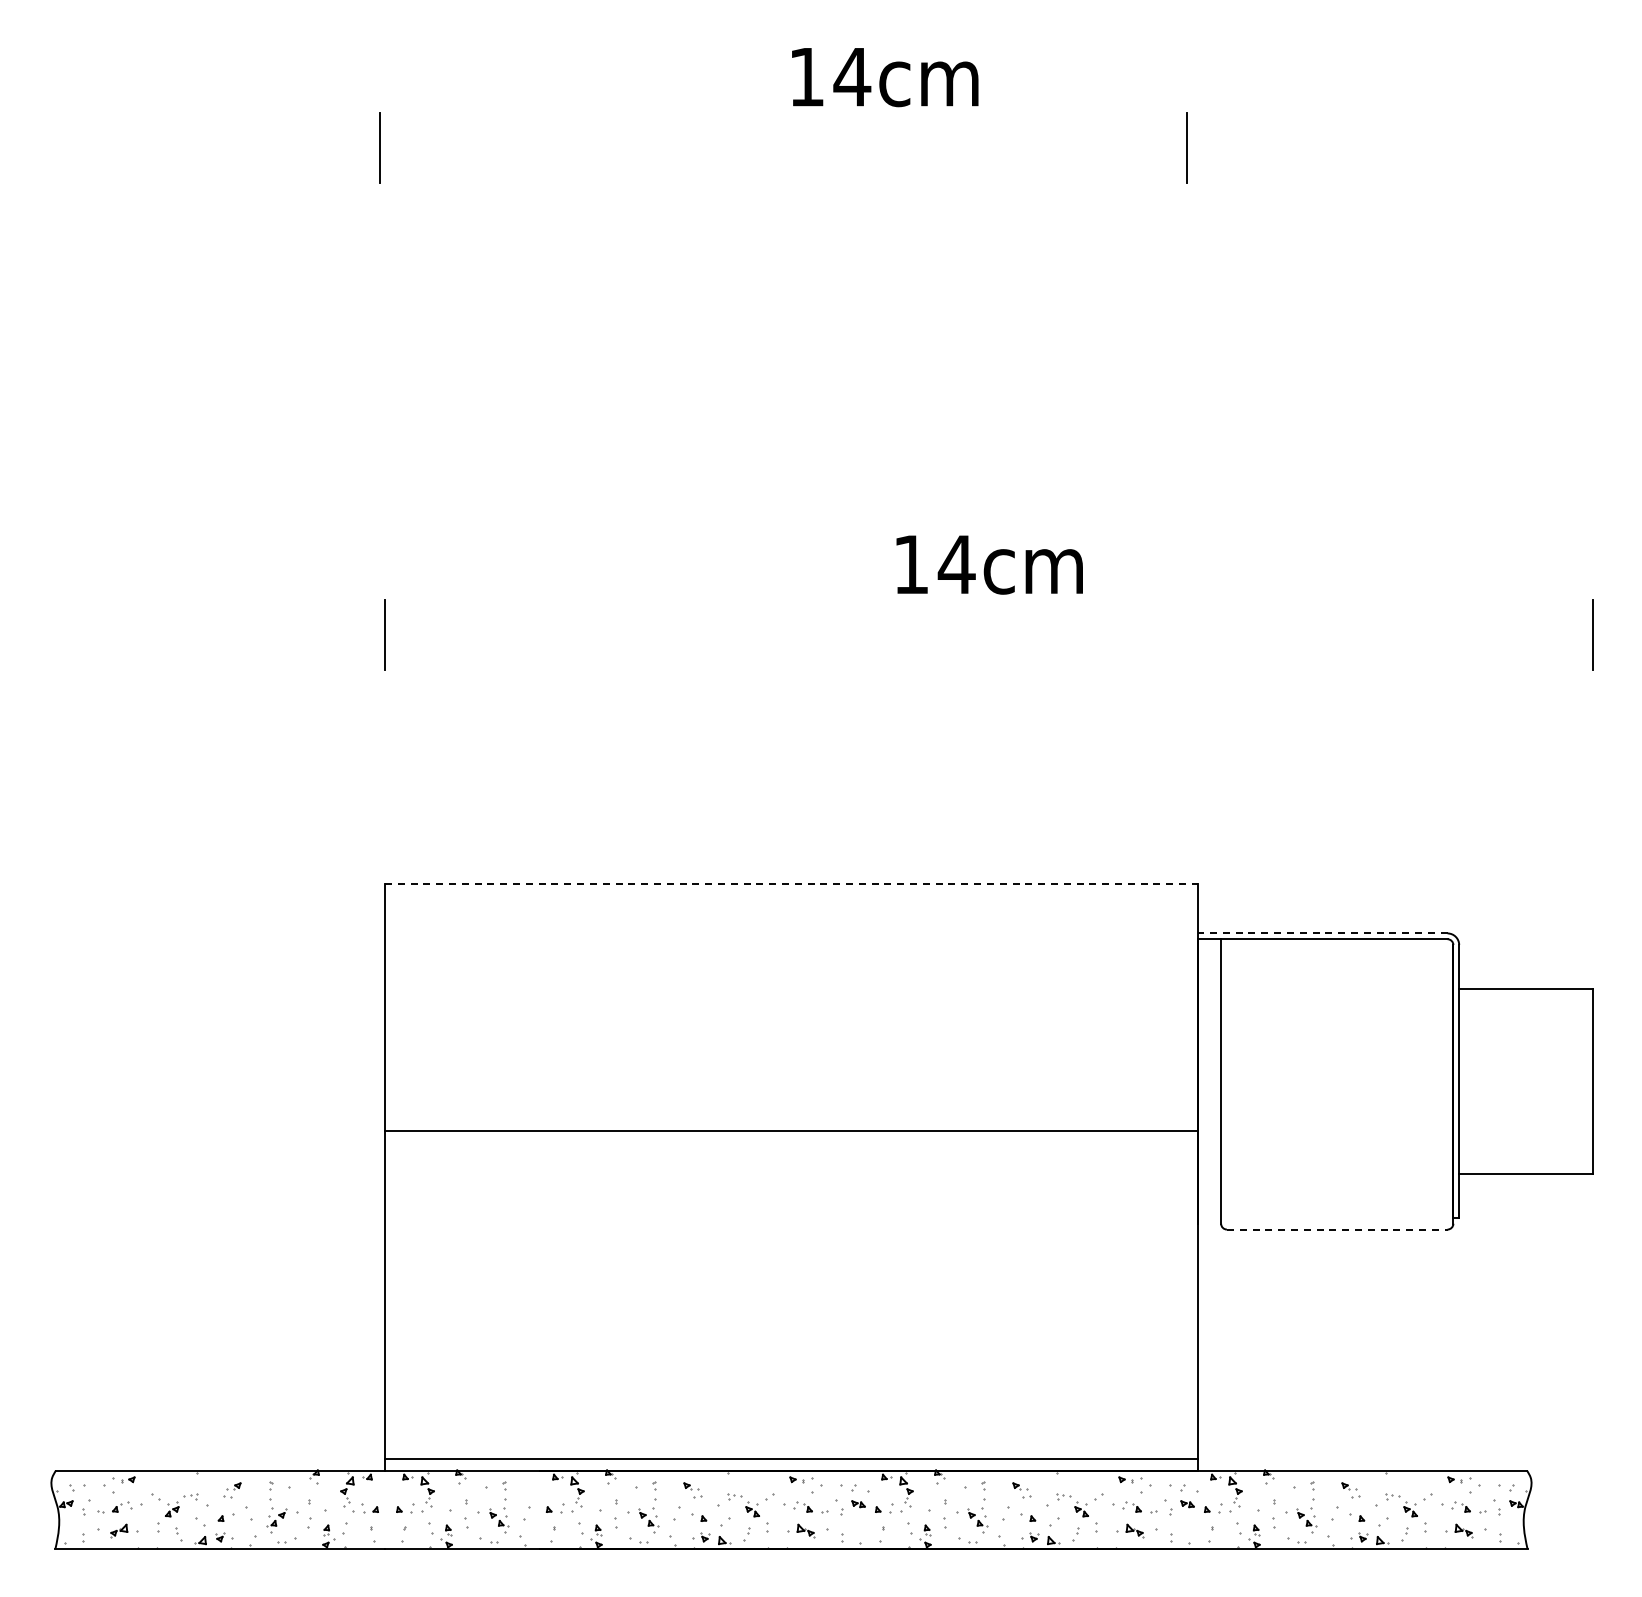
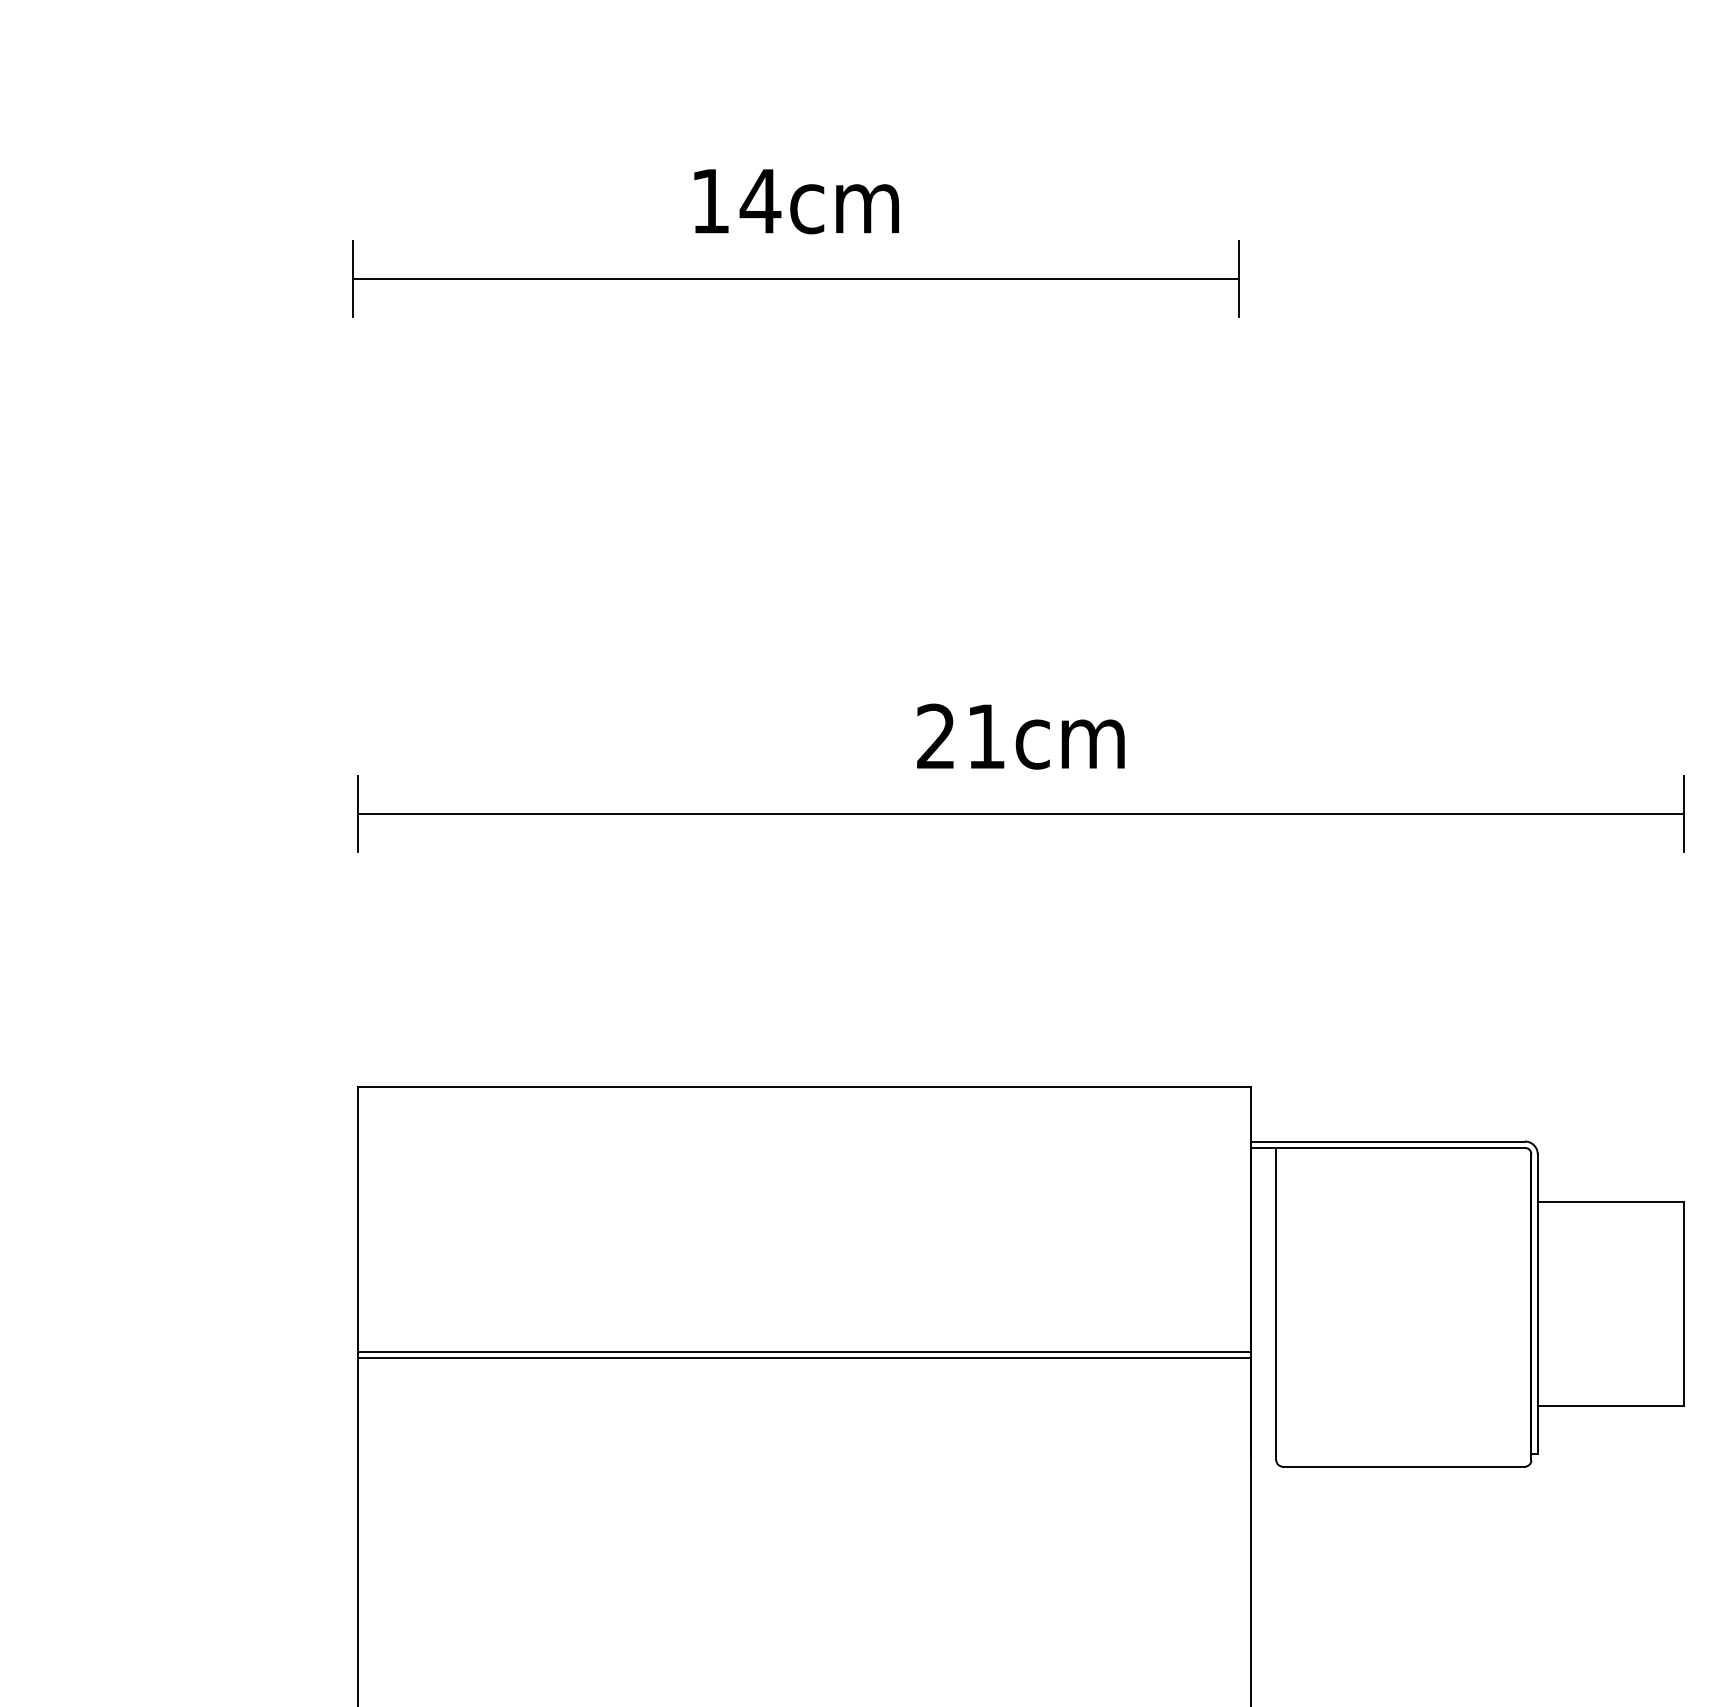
text: (885, 77) -> (796, 201), moved
line: (782, 147) -> (794, 278), added
text: (934, 563) -> (961, 735), 14cm -> 21cm
line: (988, 635) -> (1020, 814), added
line: (791, 884) -> (804, 1087), dashed -> solid
line: (1322, 933) -> (1387, 1141), dashed -> solid
line: (791, 1125) -> (804, 1352), added
line: (1337, 1229) -> (1404, 1466), dashed -> solid

